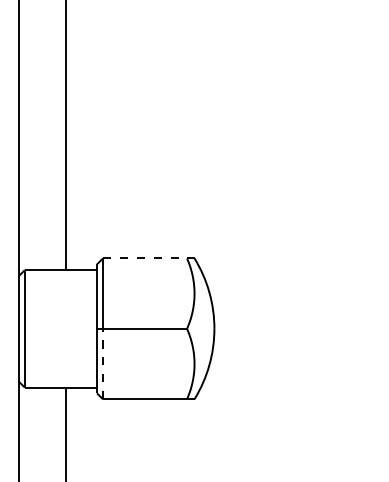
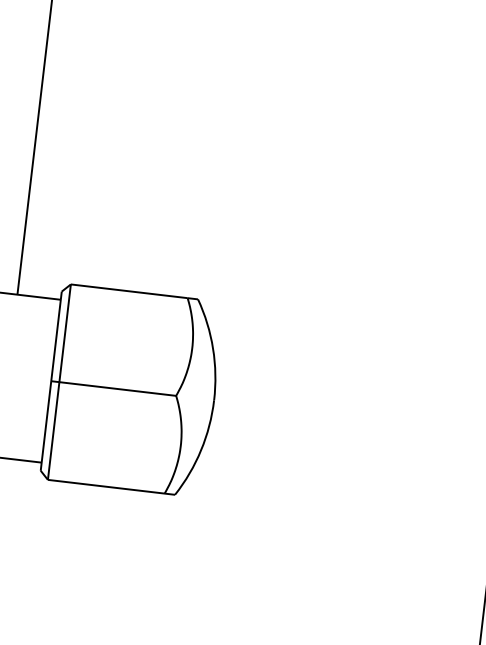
line: (145, 258) -> (129, 291), dashed -> solid
line: (102, 363) -> (53, 430), dashed -> solid

